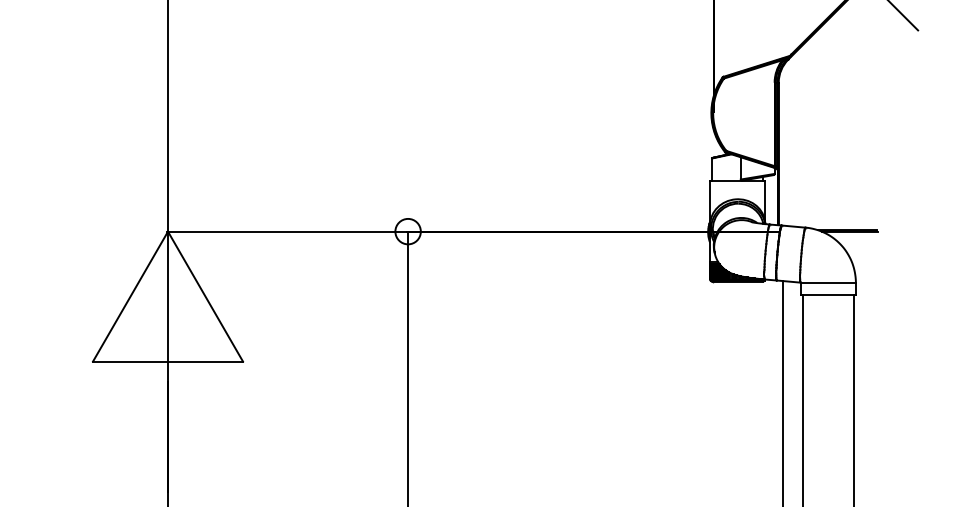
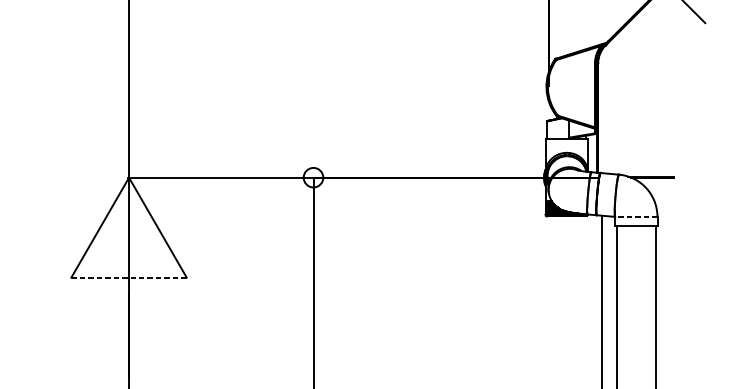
line: (828, 282) -> (636, 216), solid -> dashed
line: (168, 361) -> (129, 277), solid -> dashed

